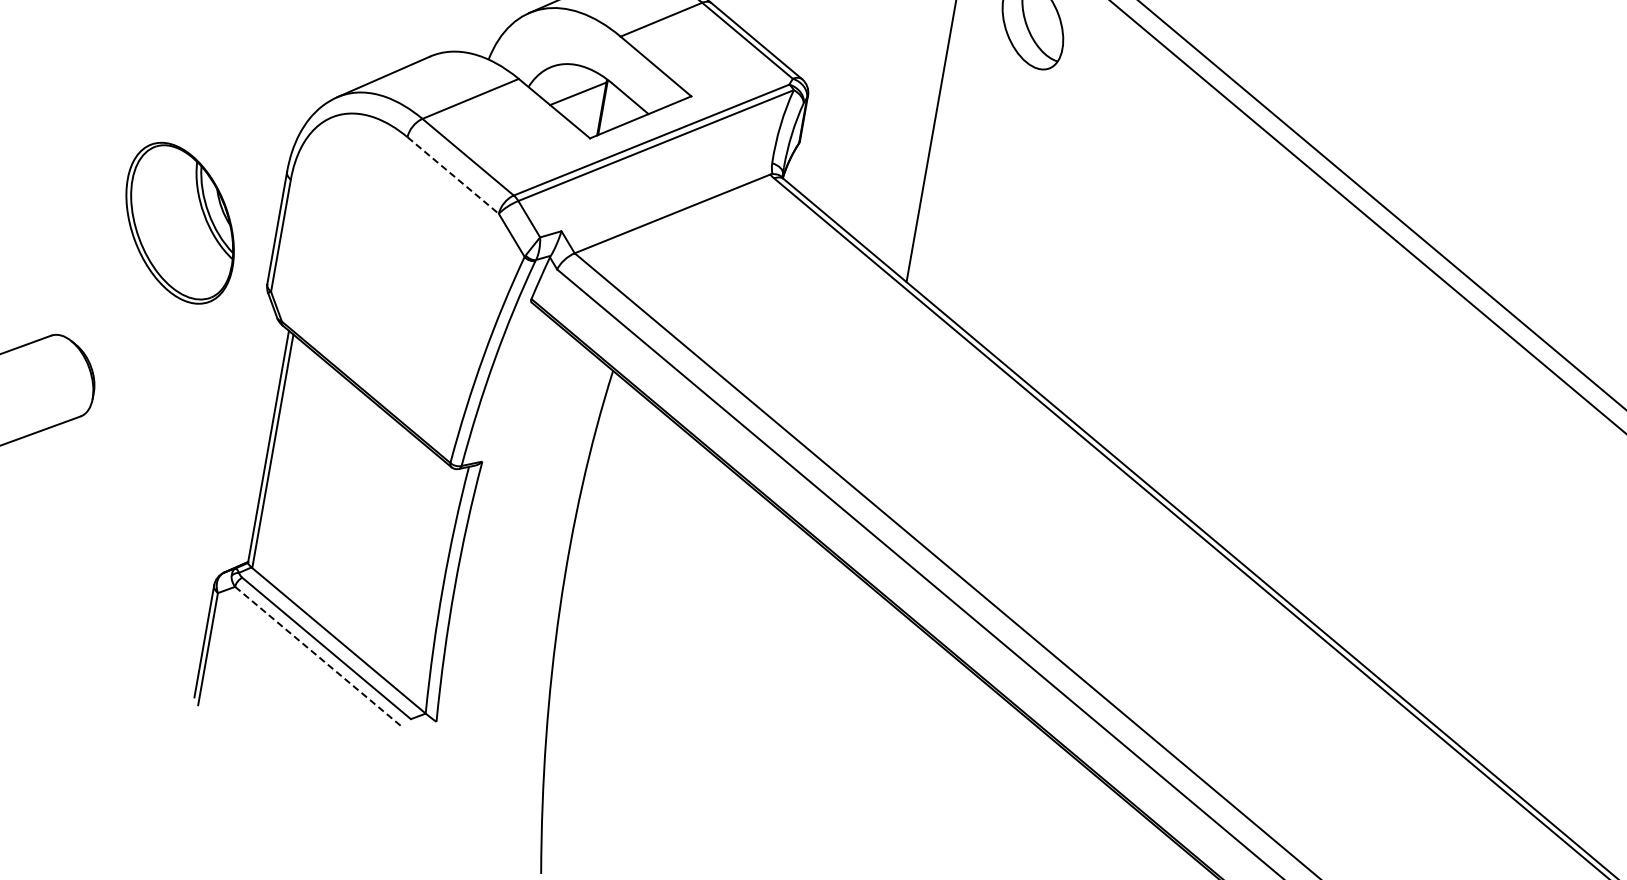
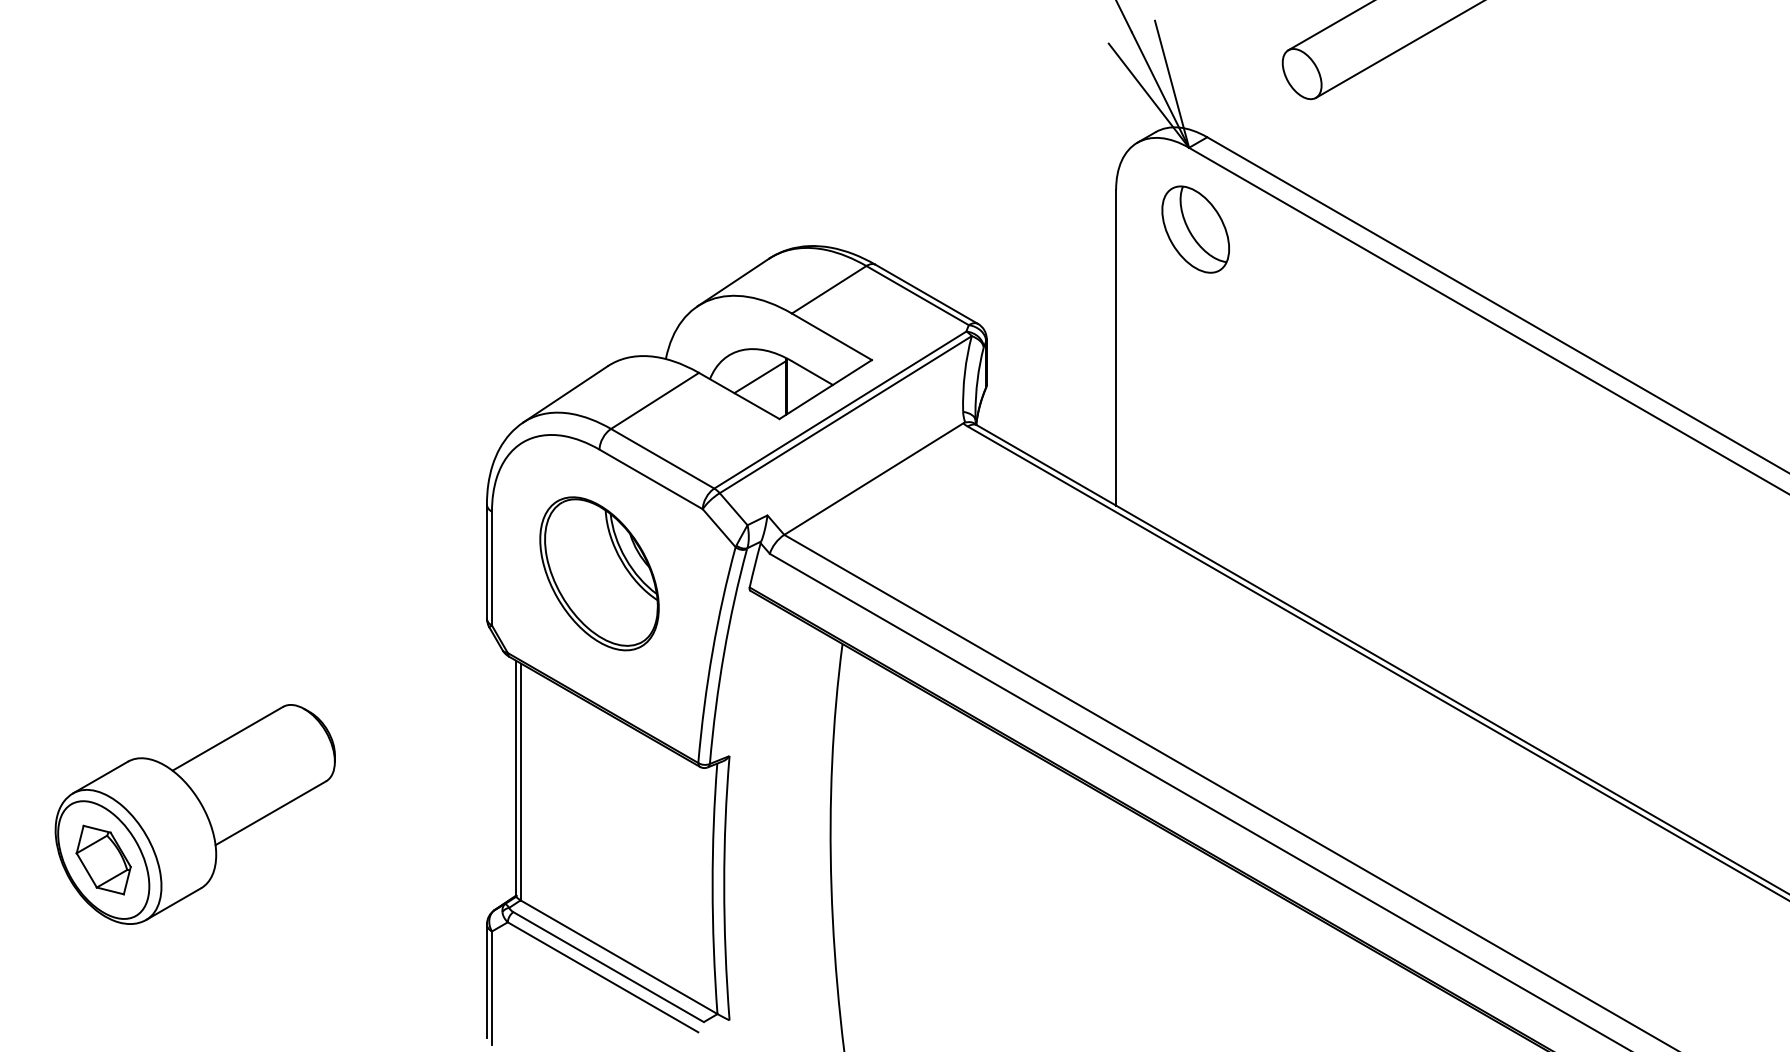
line: (453, 175) -> (651, 479), dashed -> solid
part: (180, 222) -> (599, 573), moved
line: (319, 657) -> (603, 977), dashed -> solid

